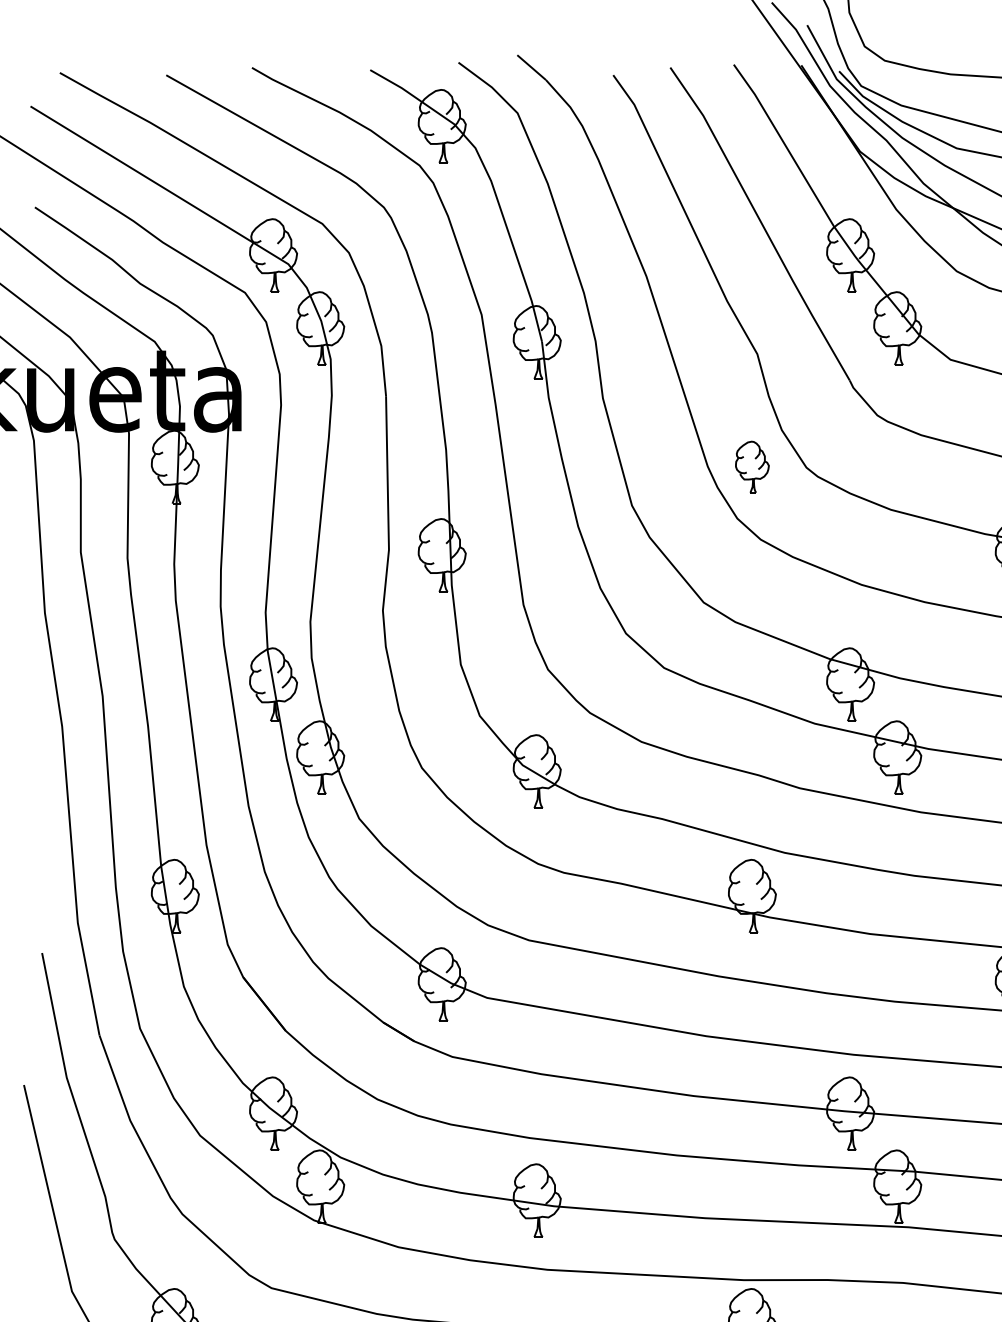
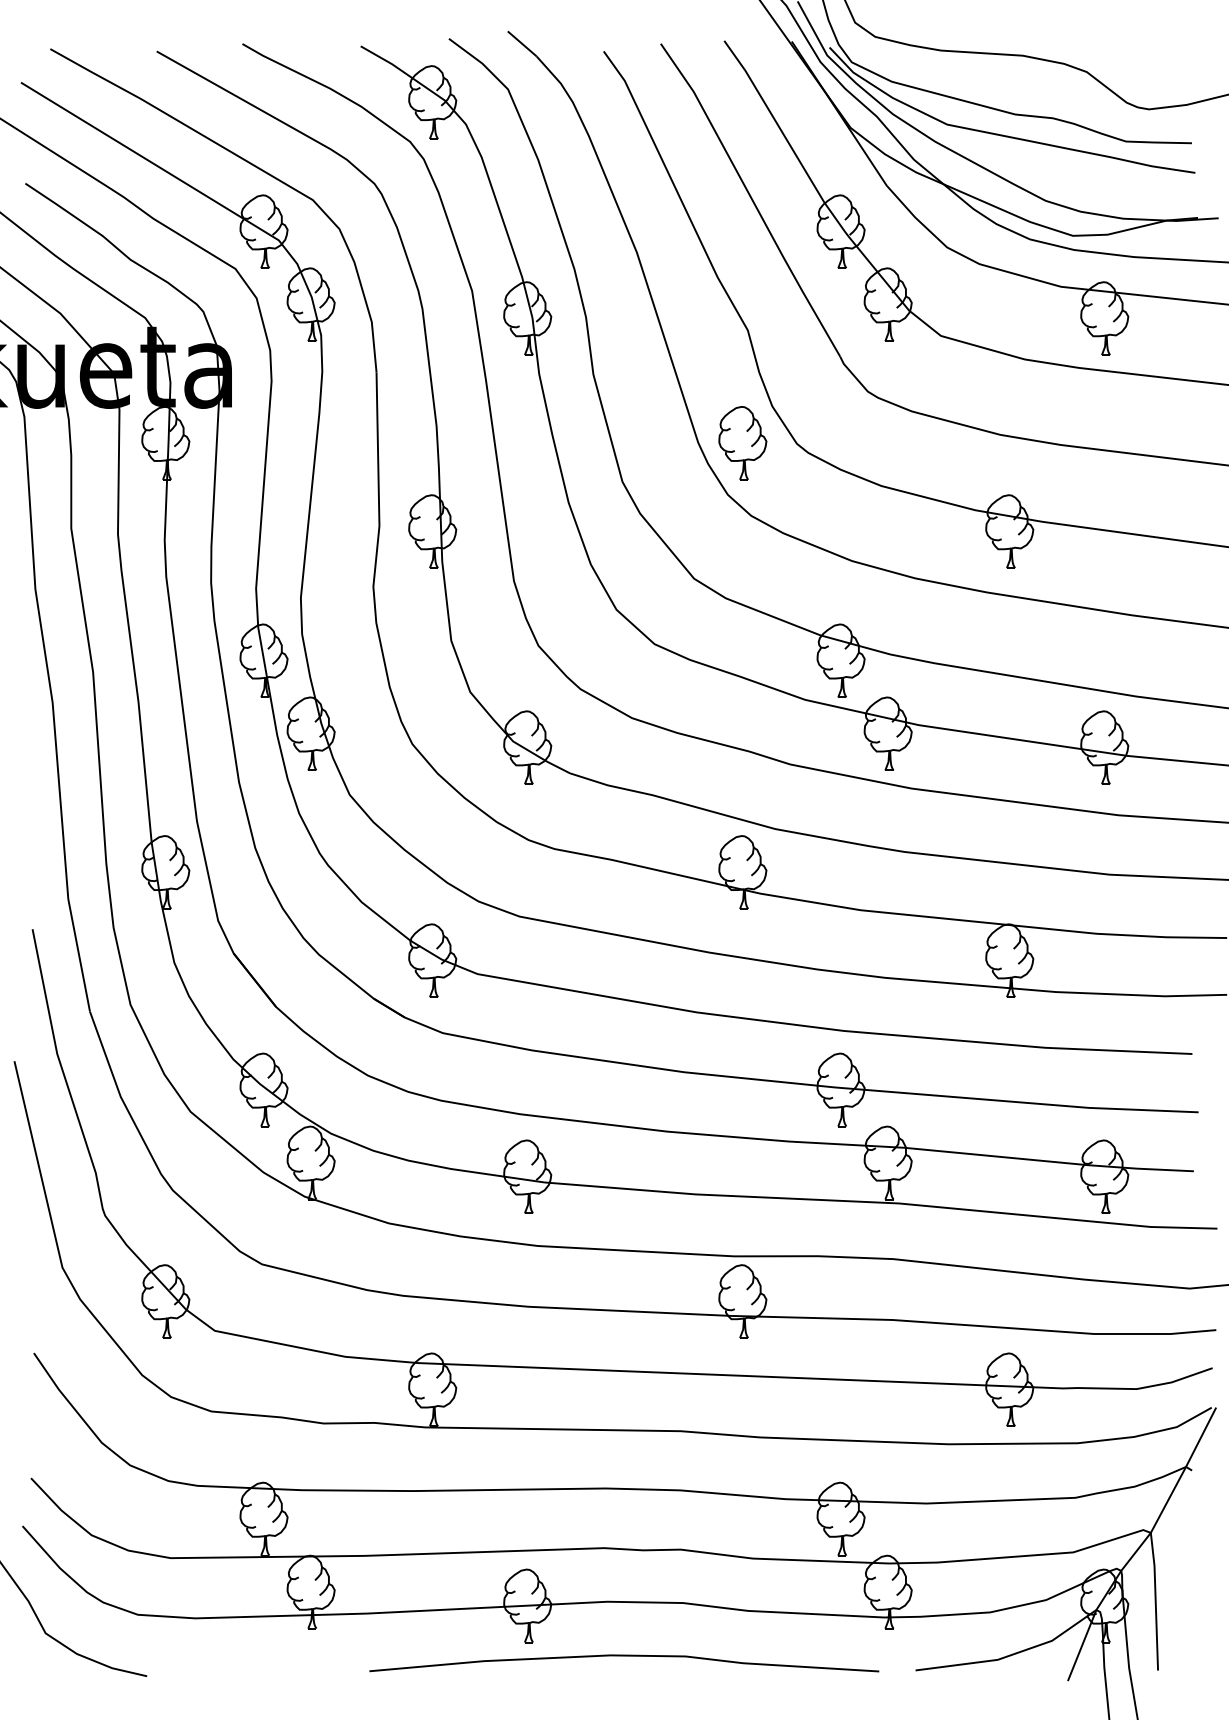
part: (752, 467) -> (742, 443), size x1.43

